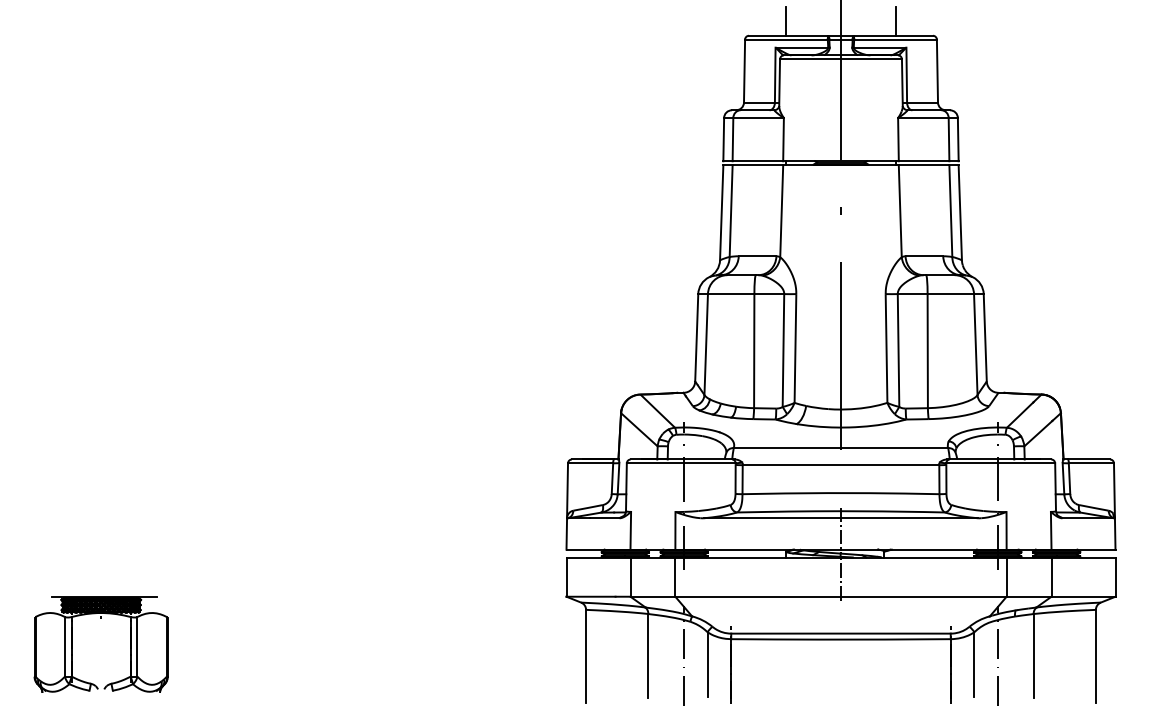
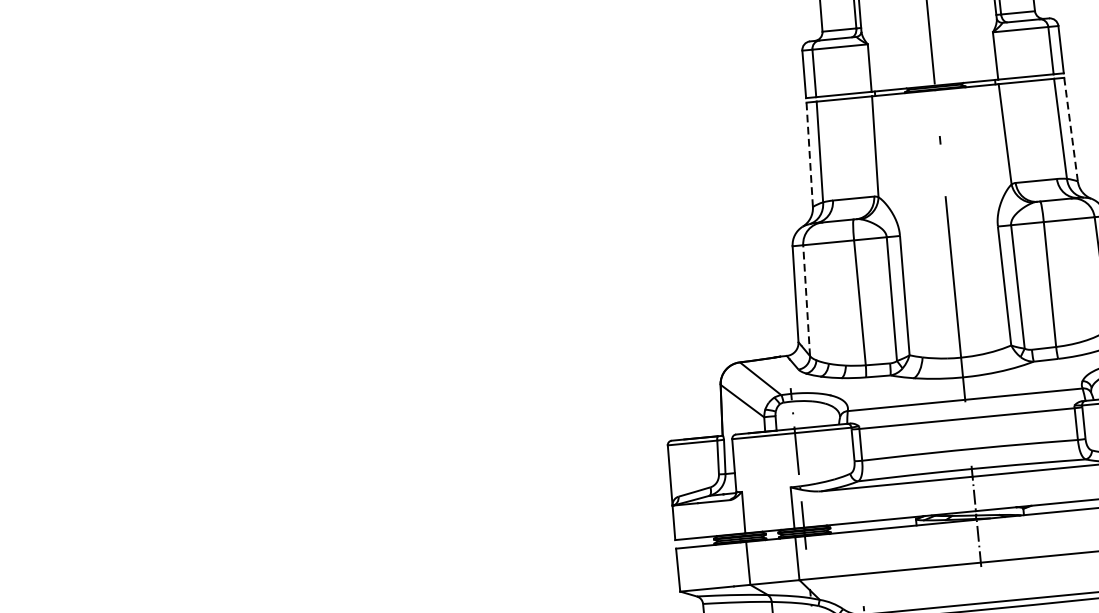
line: (721, 212) -> (809, 154), solid -> dashed
line: (960, 212) -> (1071, 129), solid -> dashed
line: (706, 344) -> (806, 300), solid -> dashed

